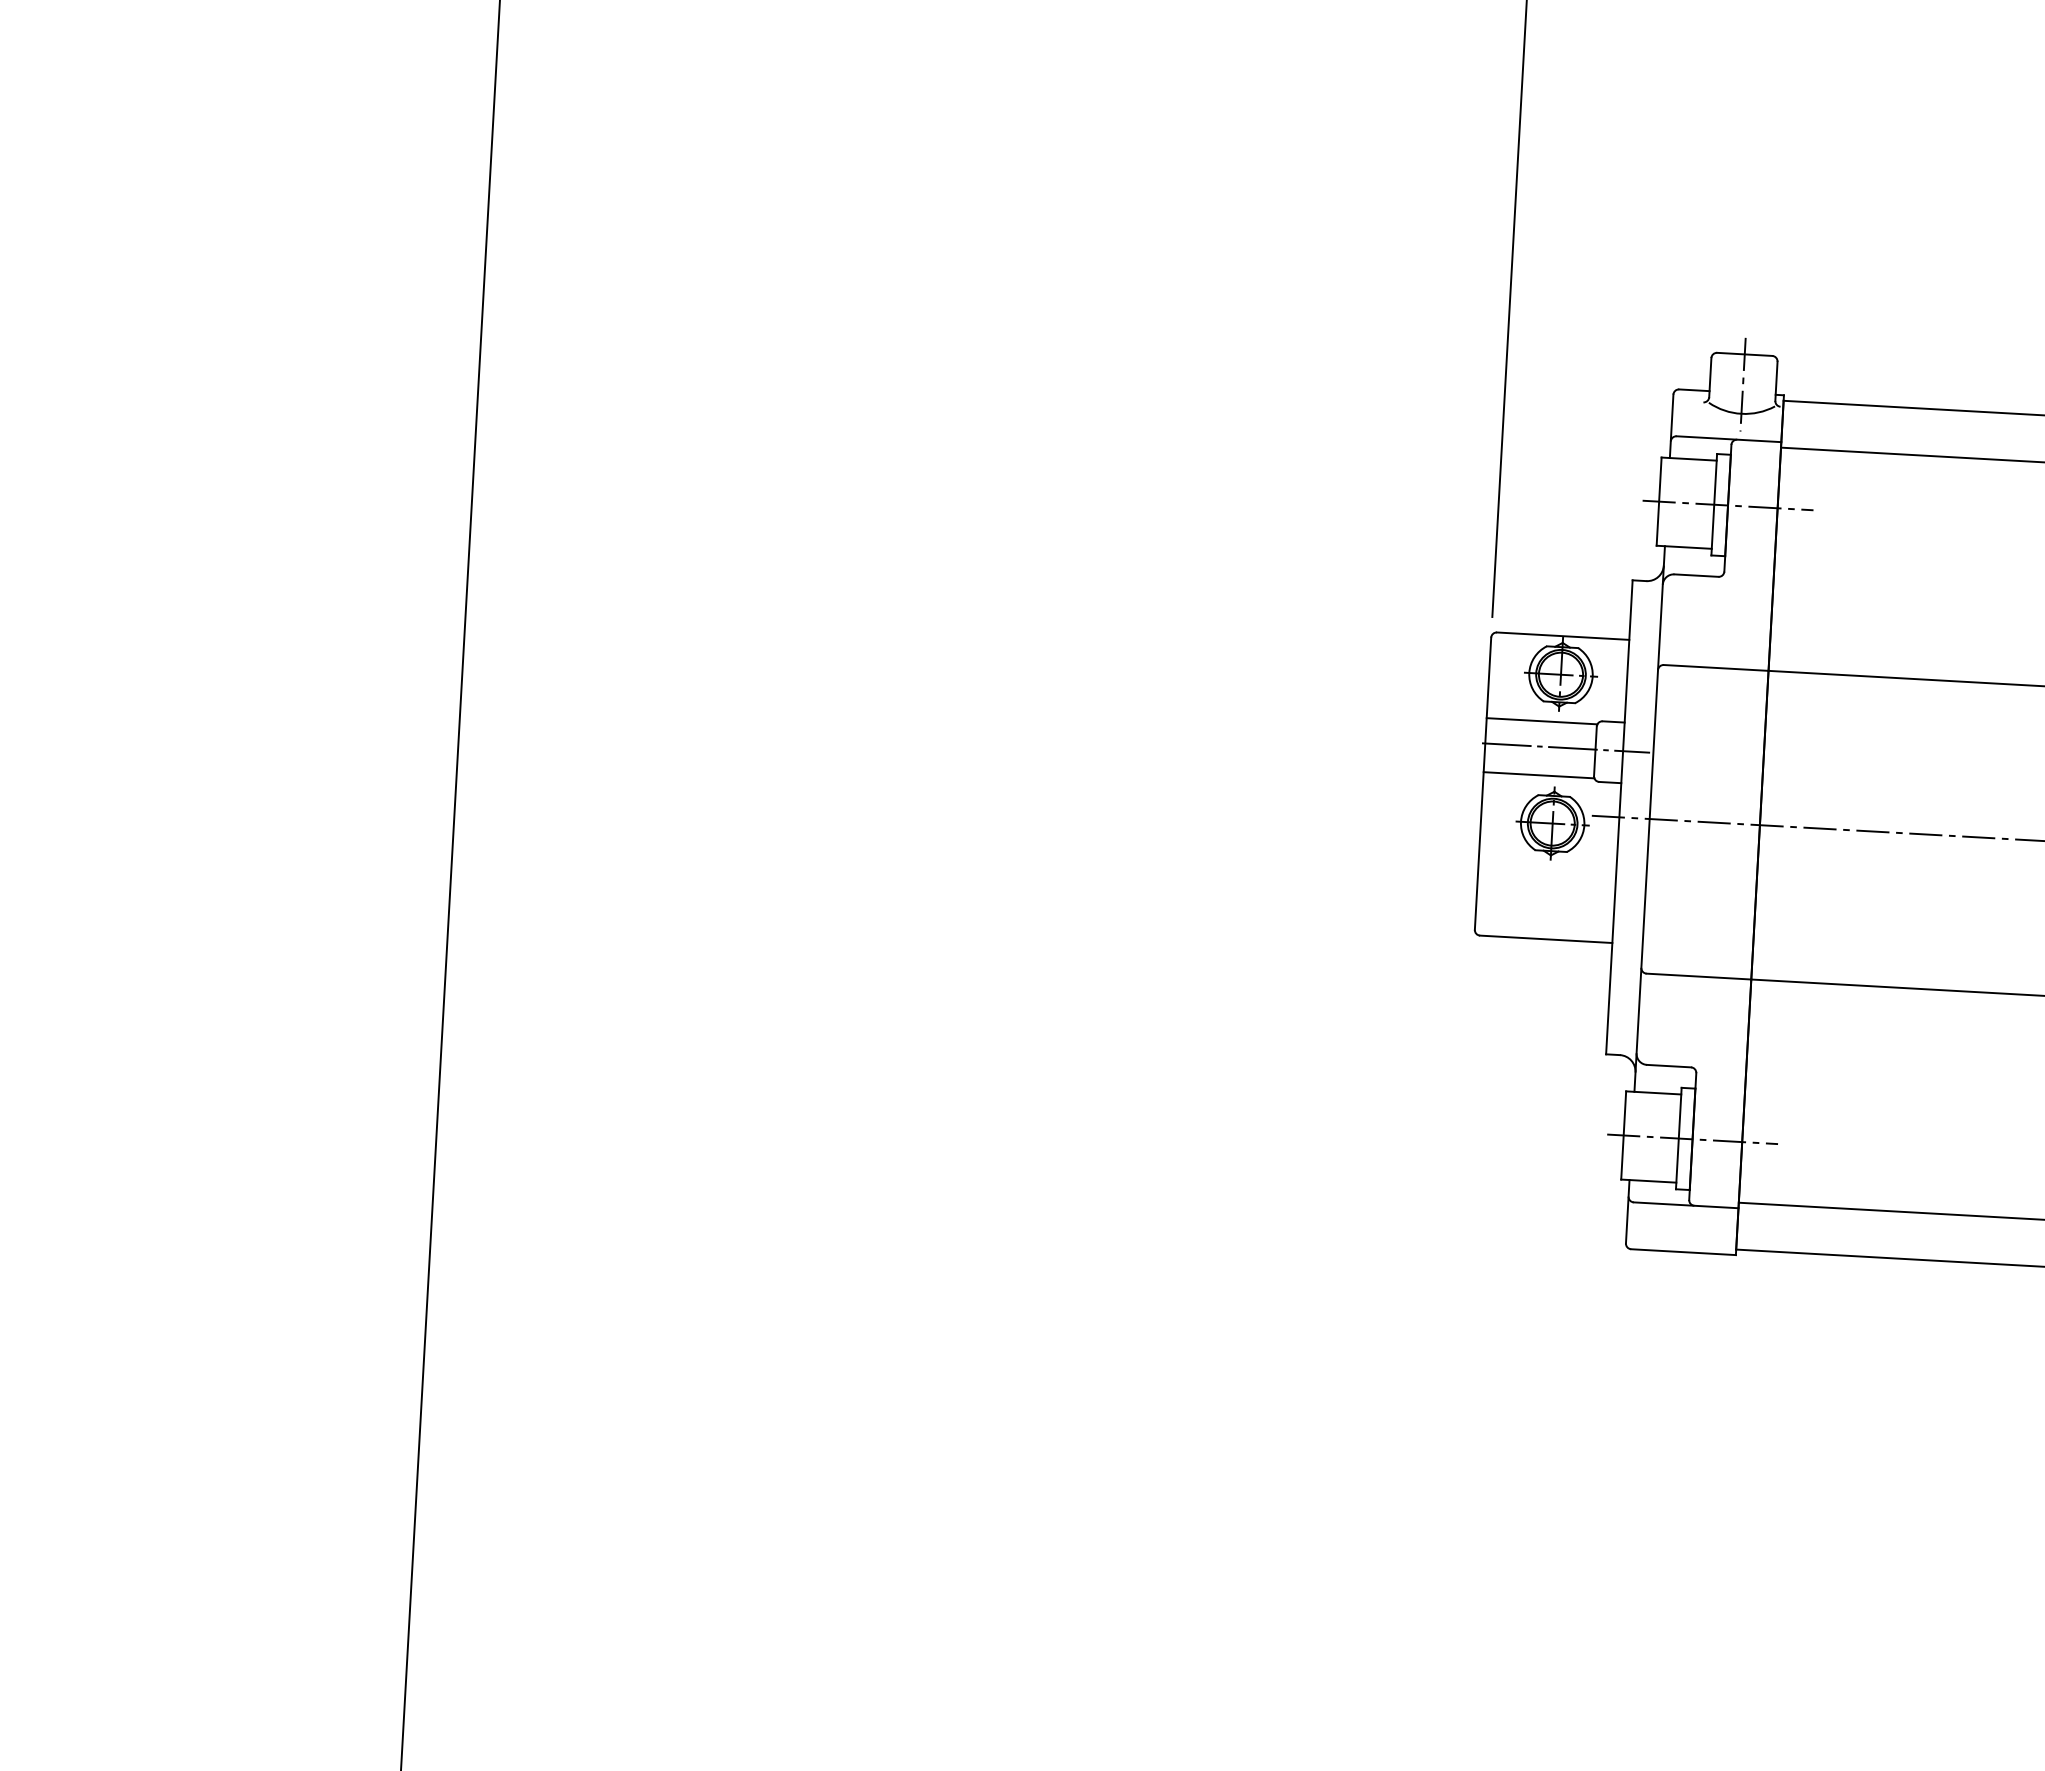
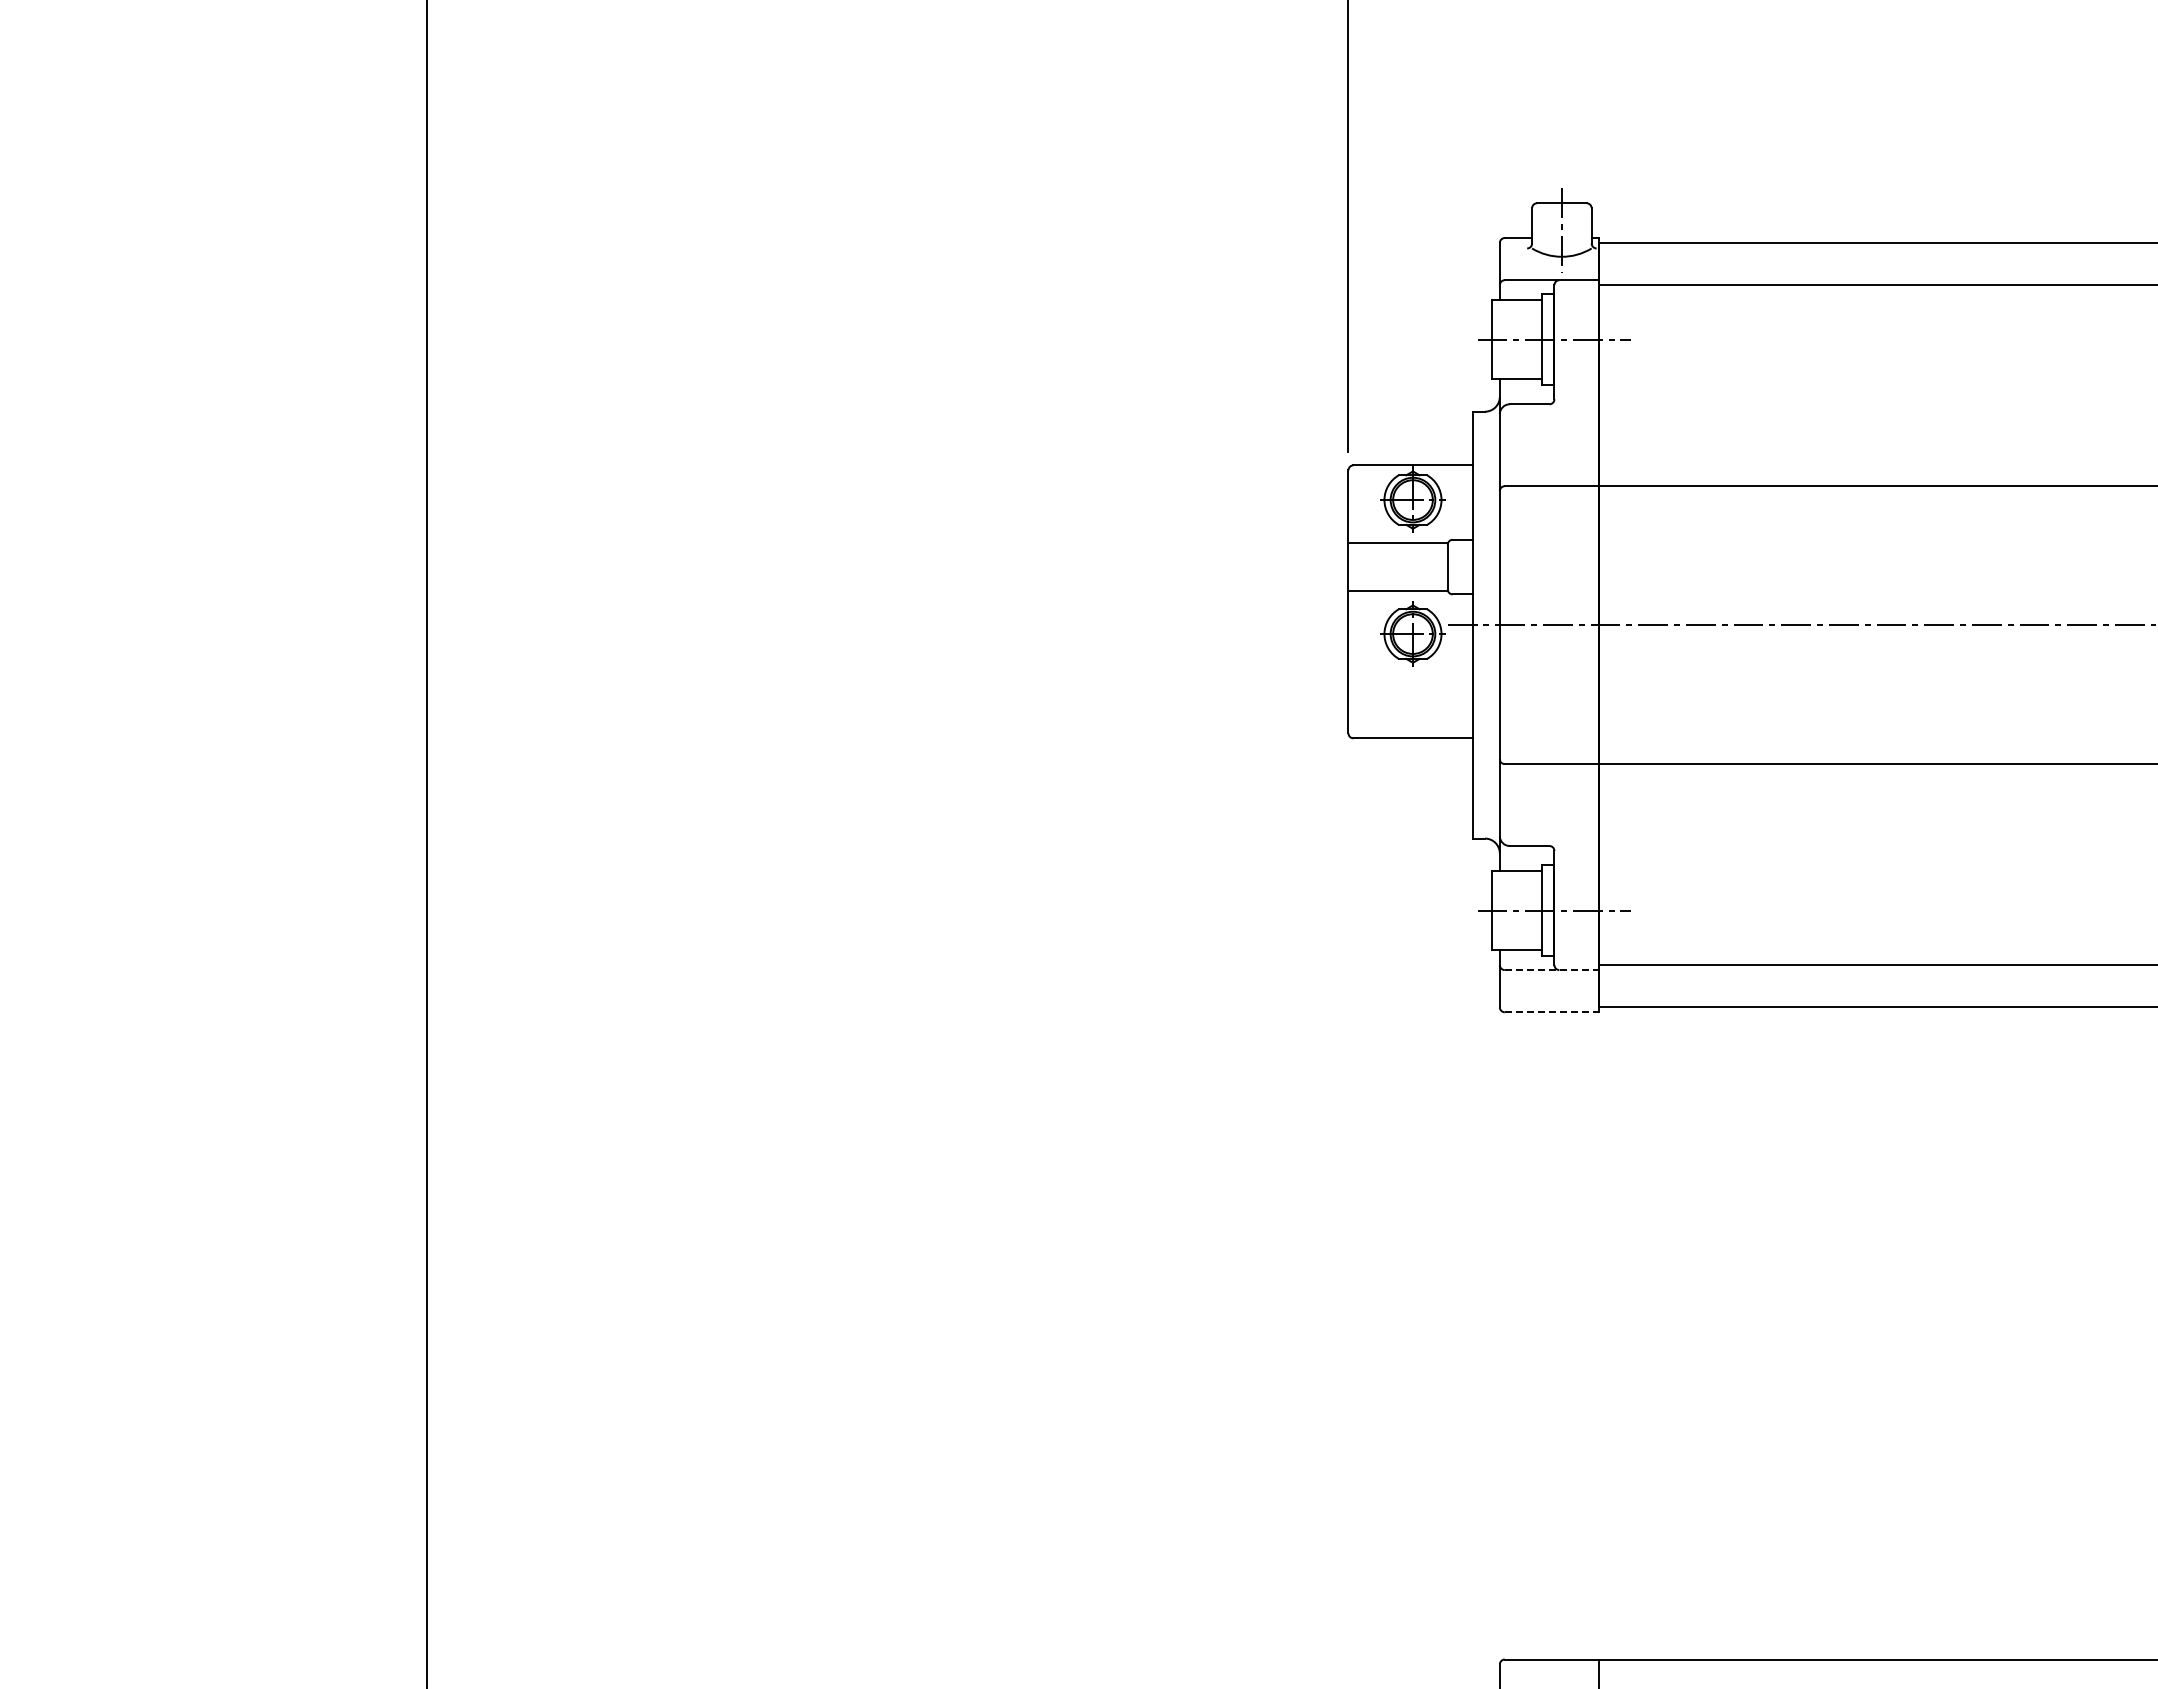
line: (1565, 747) -> (1420, 565), removed
line: (1686, 1205) -> (1552, 970), solid -> dashed
line: (1684, 1252) -> (1552, 1012), solid -> dashed

